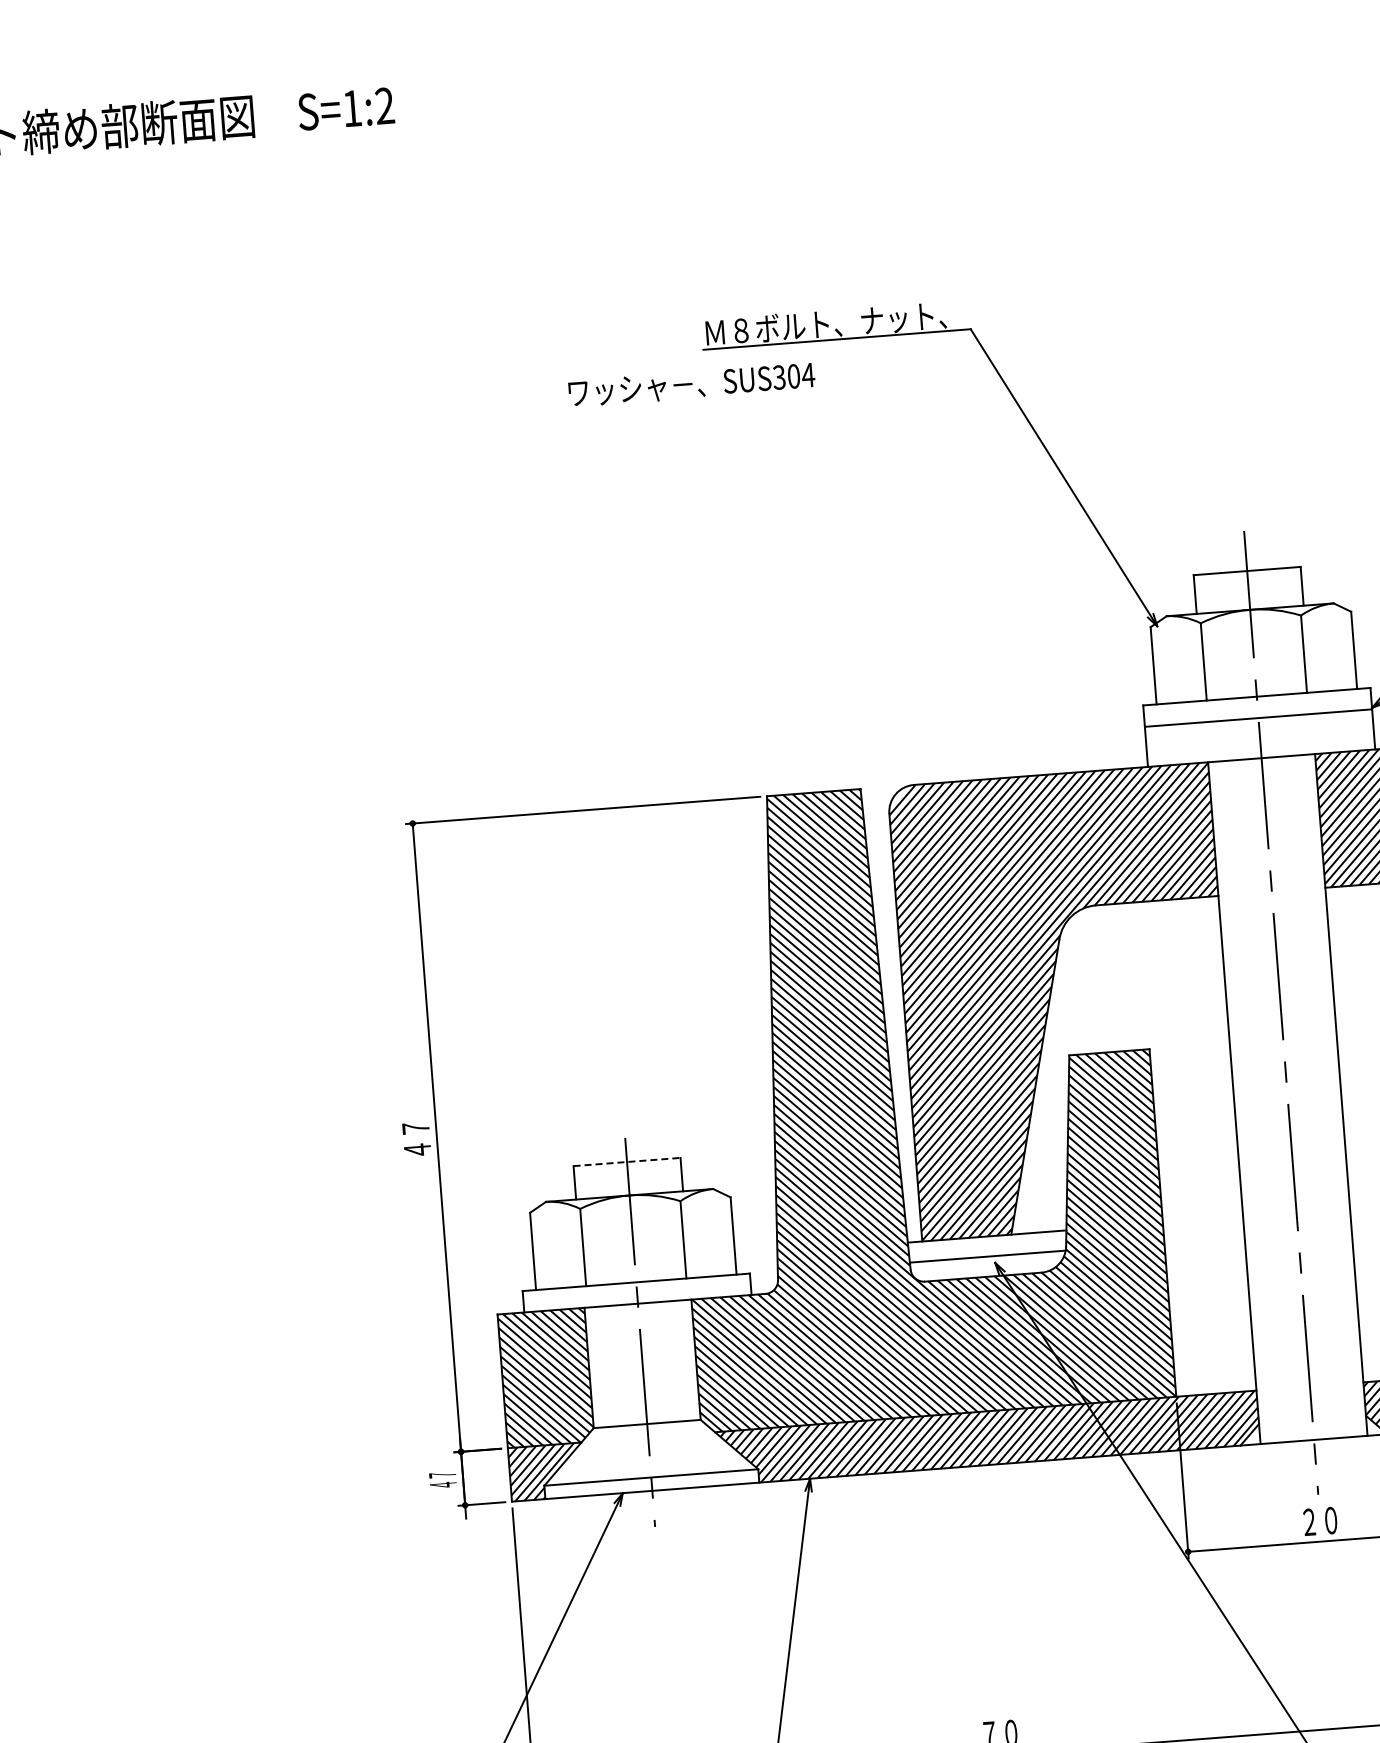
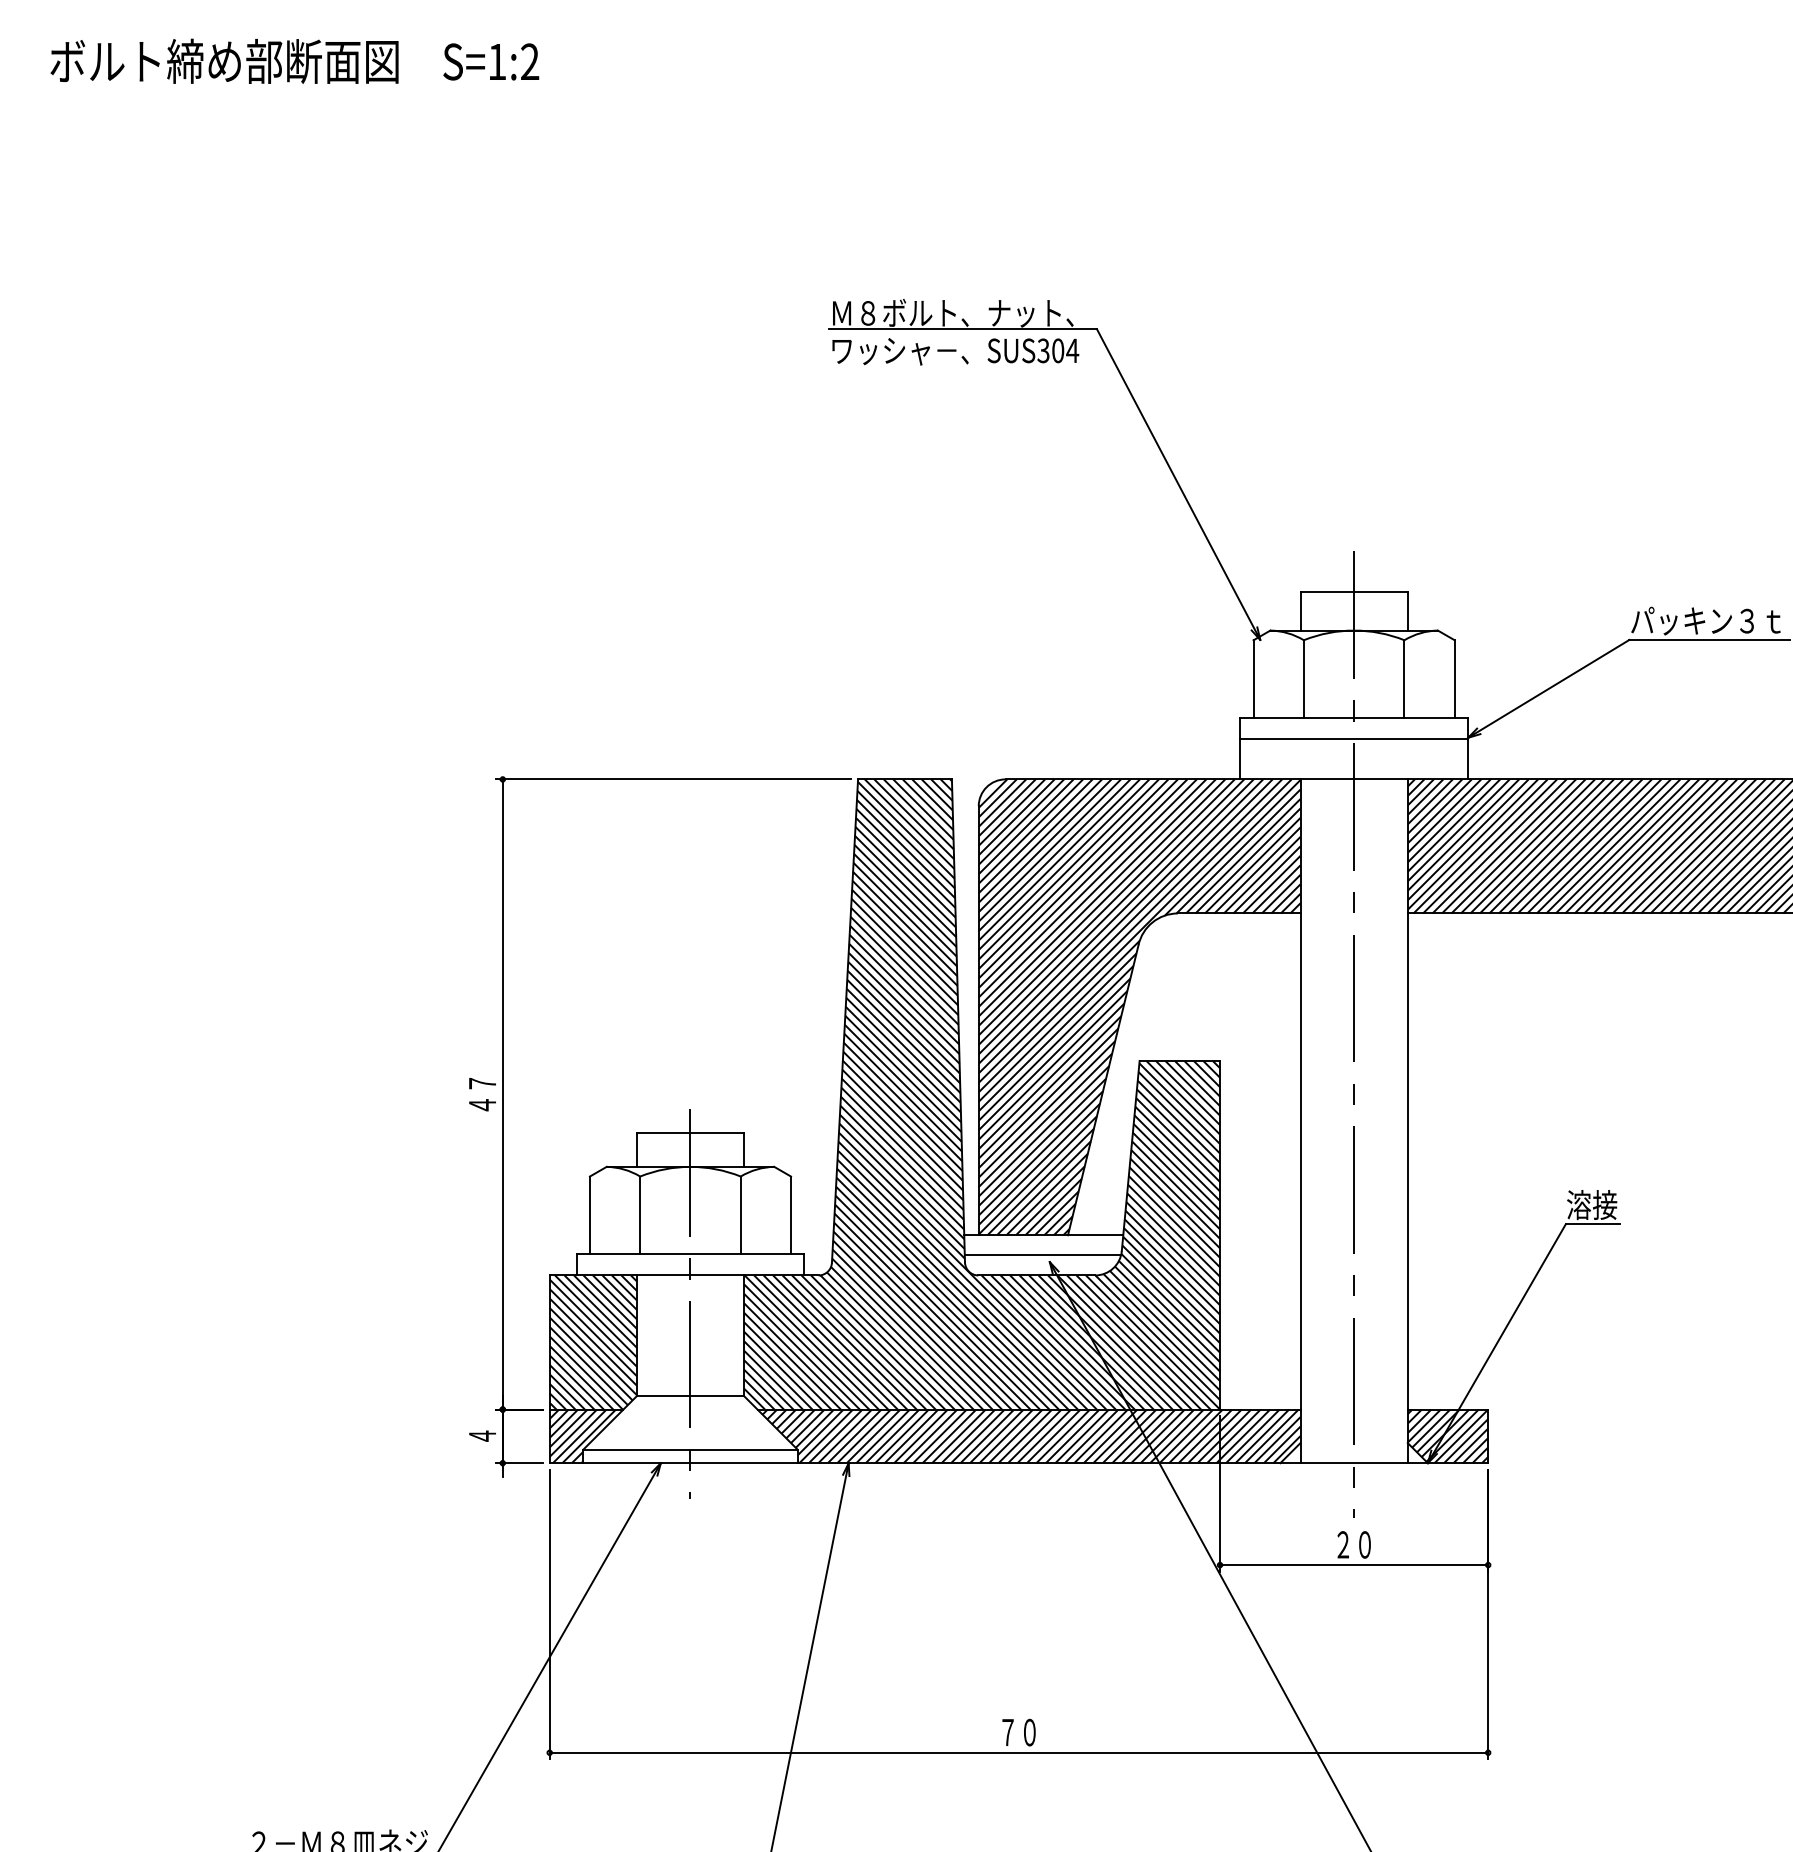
text: (691, 384) -> (955, 351), moved
line: (627, 1162) -> (690, 1133), dashed -> solid
text: (442, 1480) -> (482, 1436), ４７ -> ４

